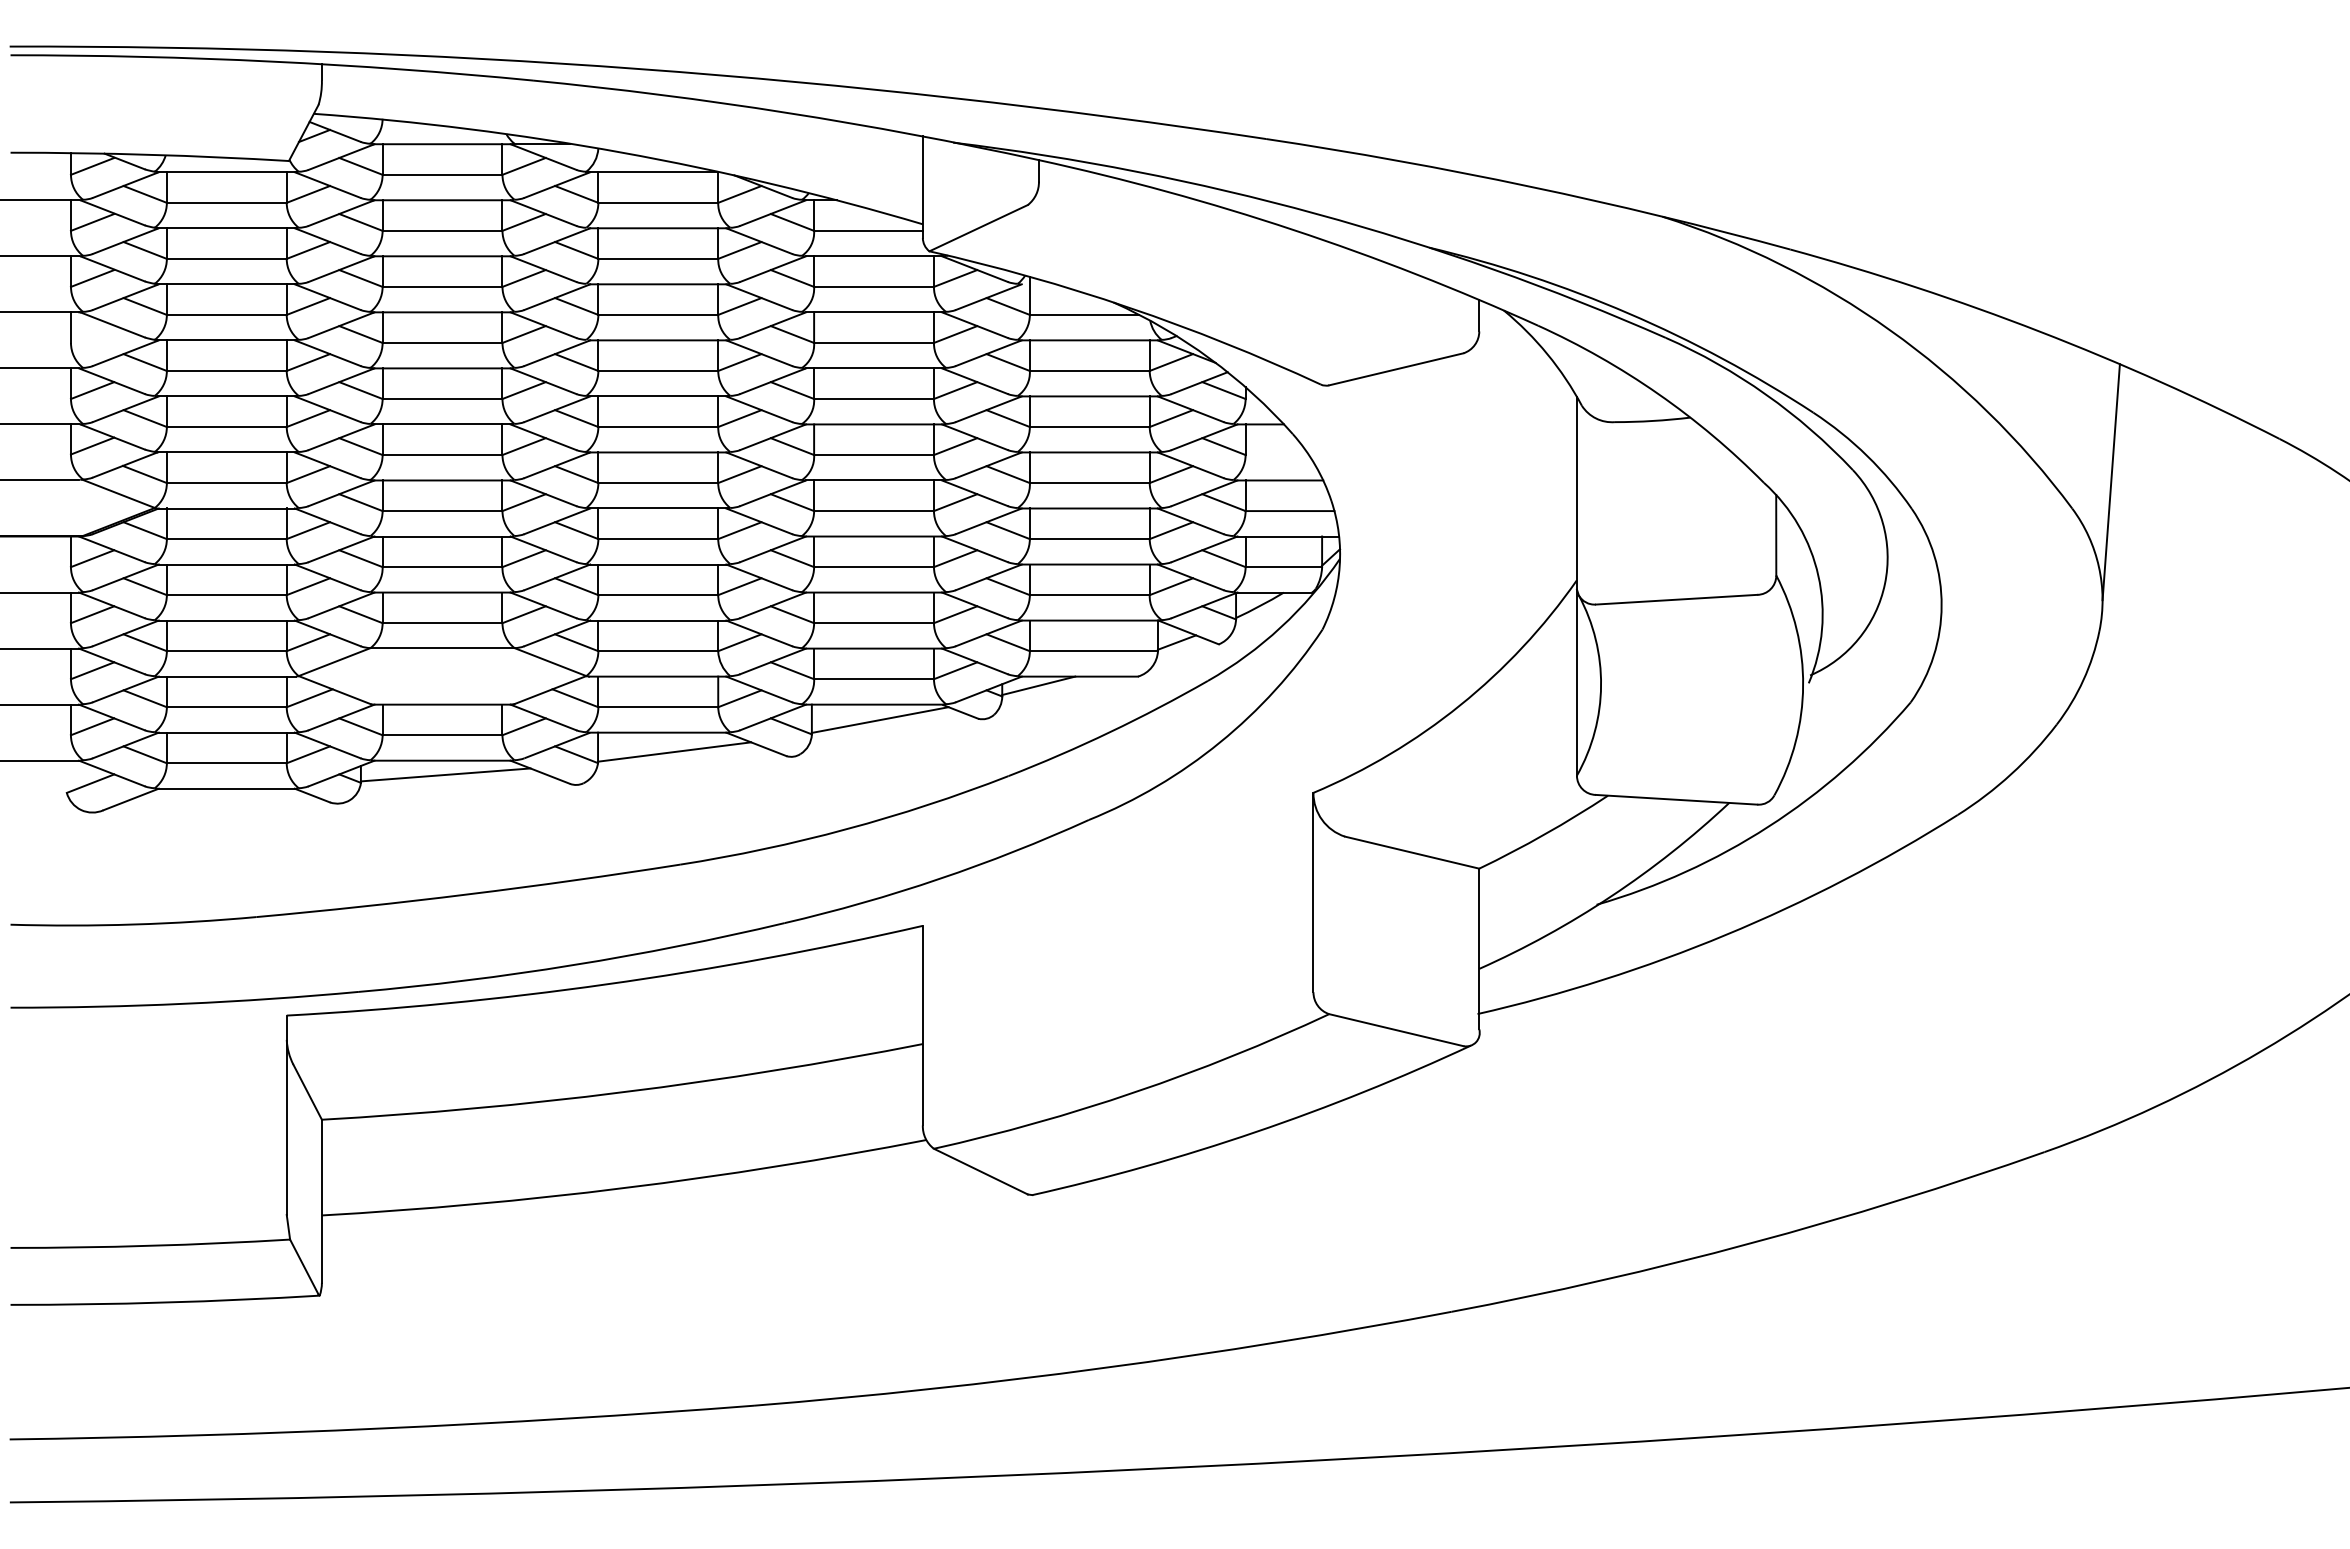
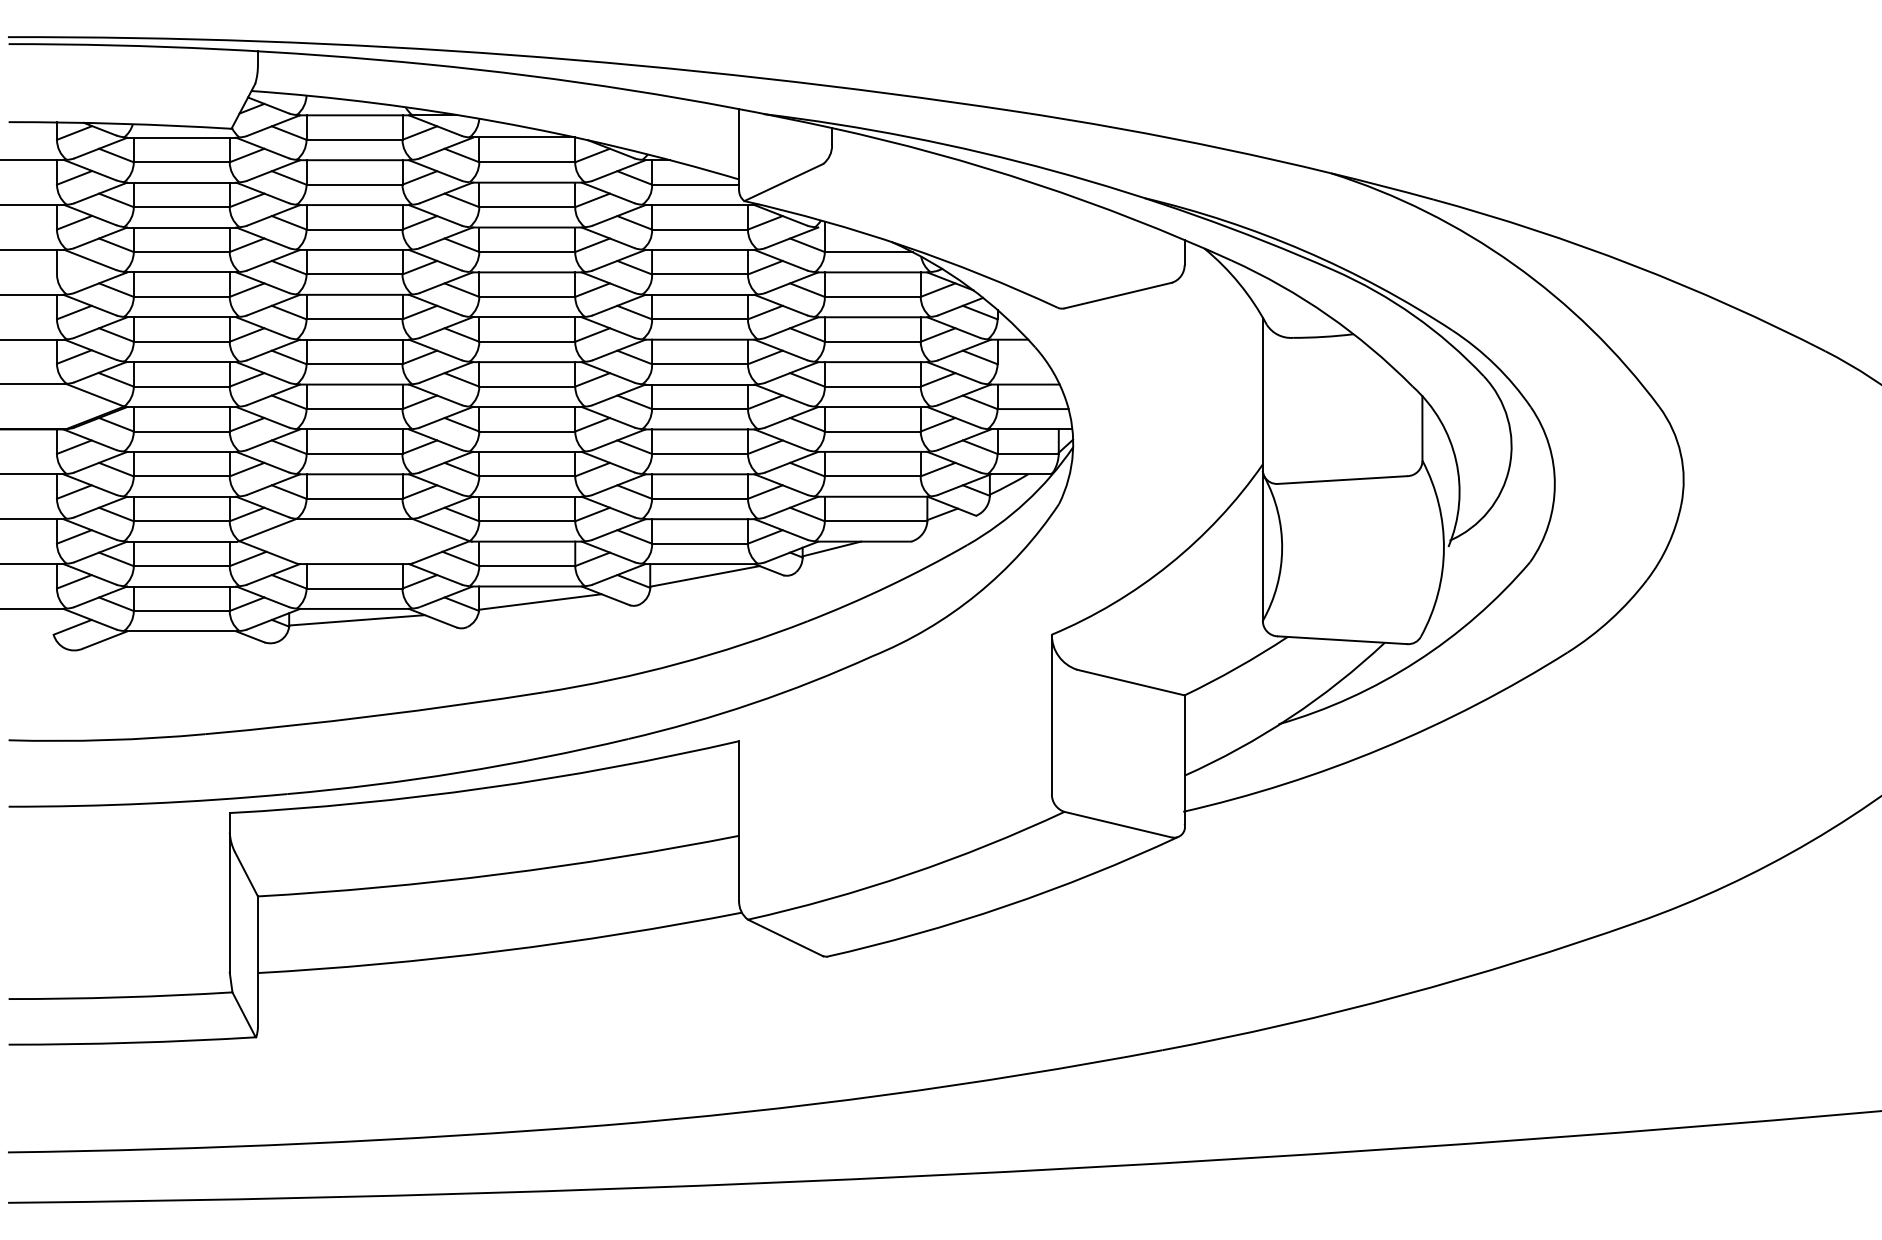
line: (2110, 482) -> (1690, 386), removed

